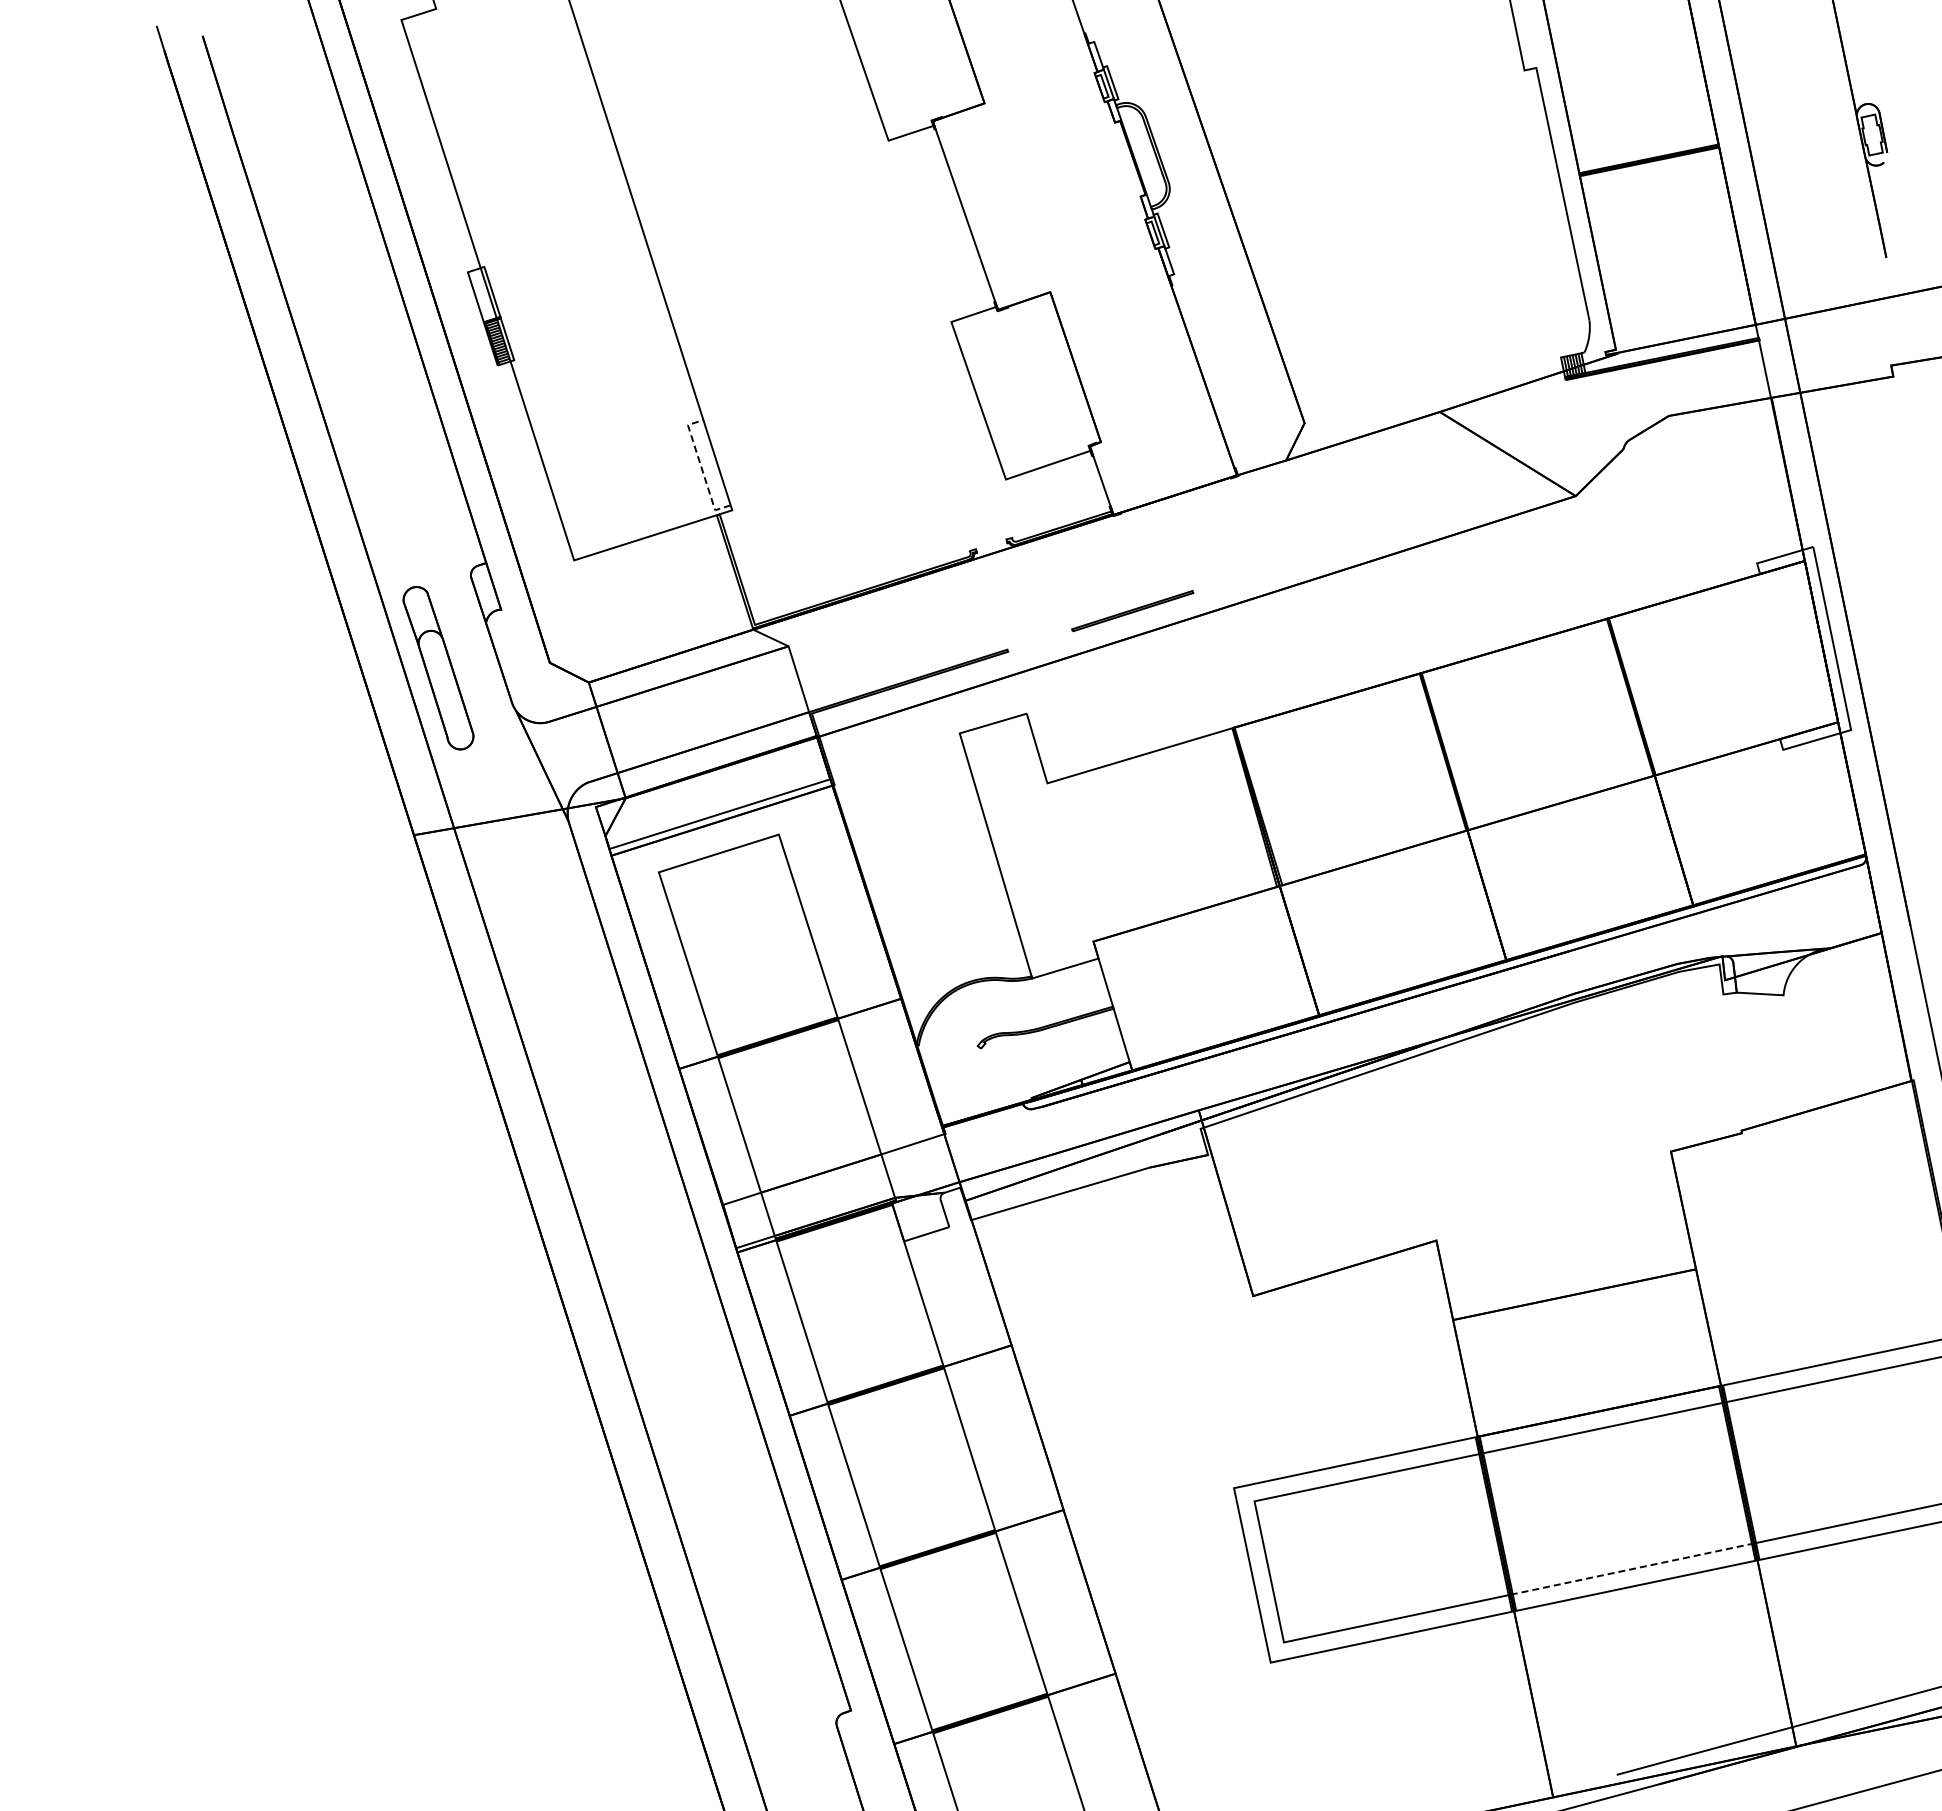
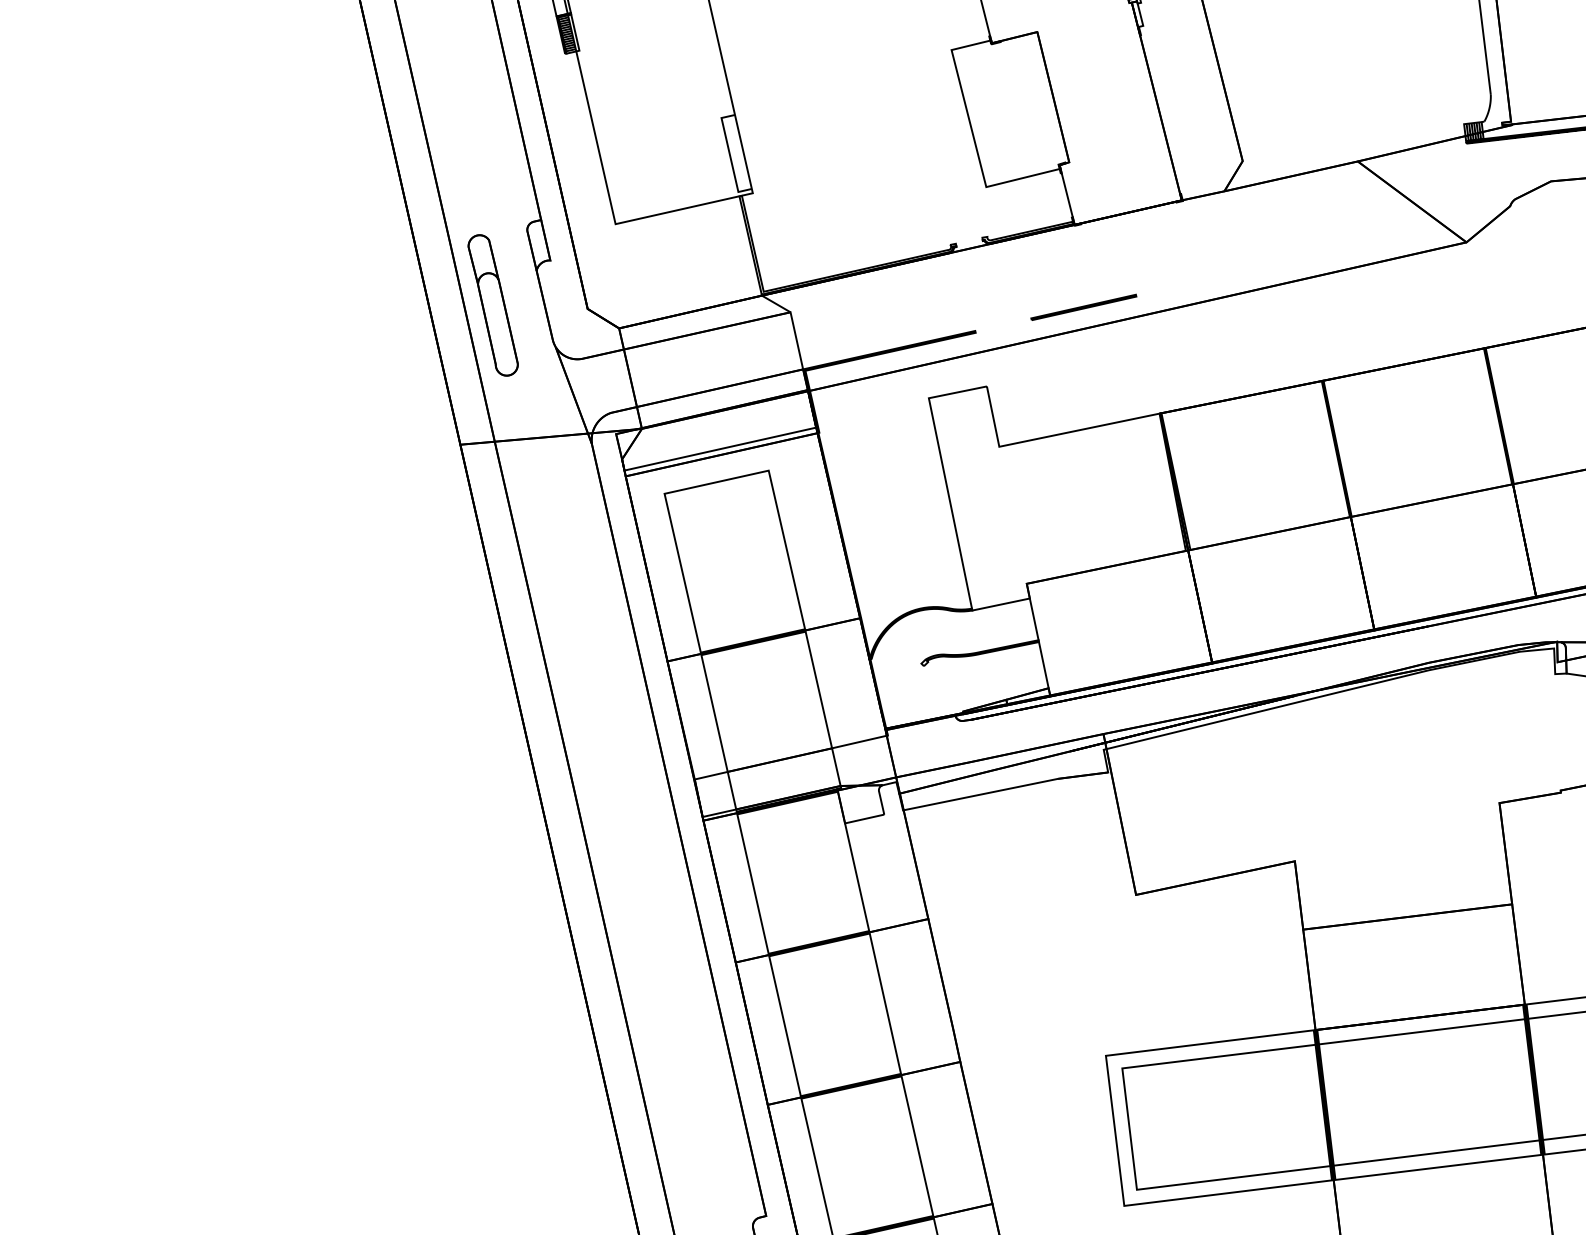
line: (701, 467) -> (729, 154), dashed -> solid
line: (1632, 1569) -> (1436, 1153), dashed -> solid

